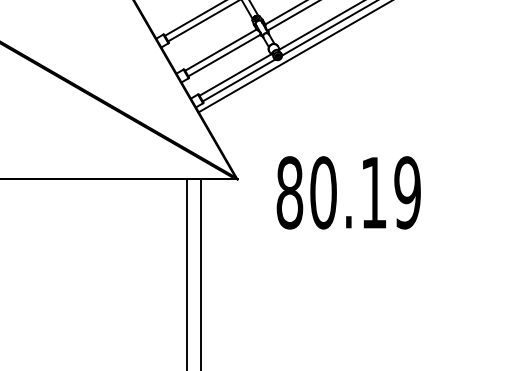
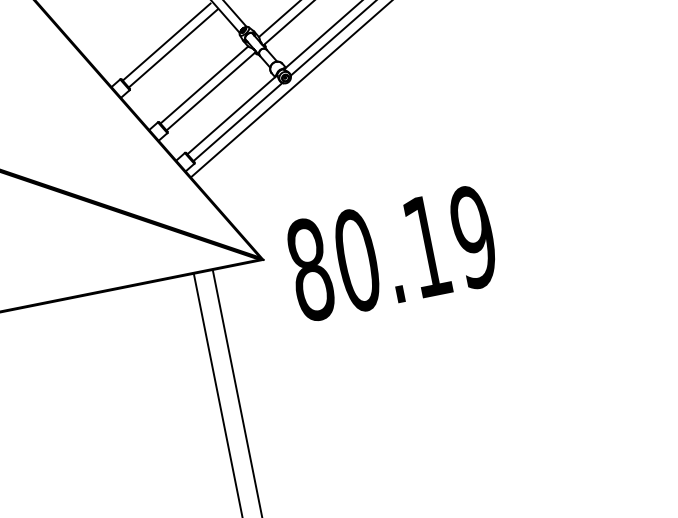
text: (348, 192) -> (391, 253), moved

